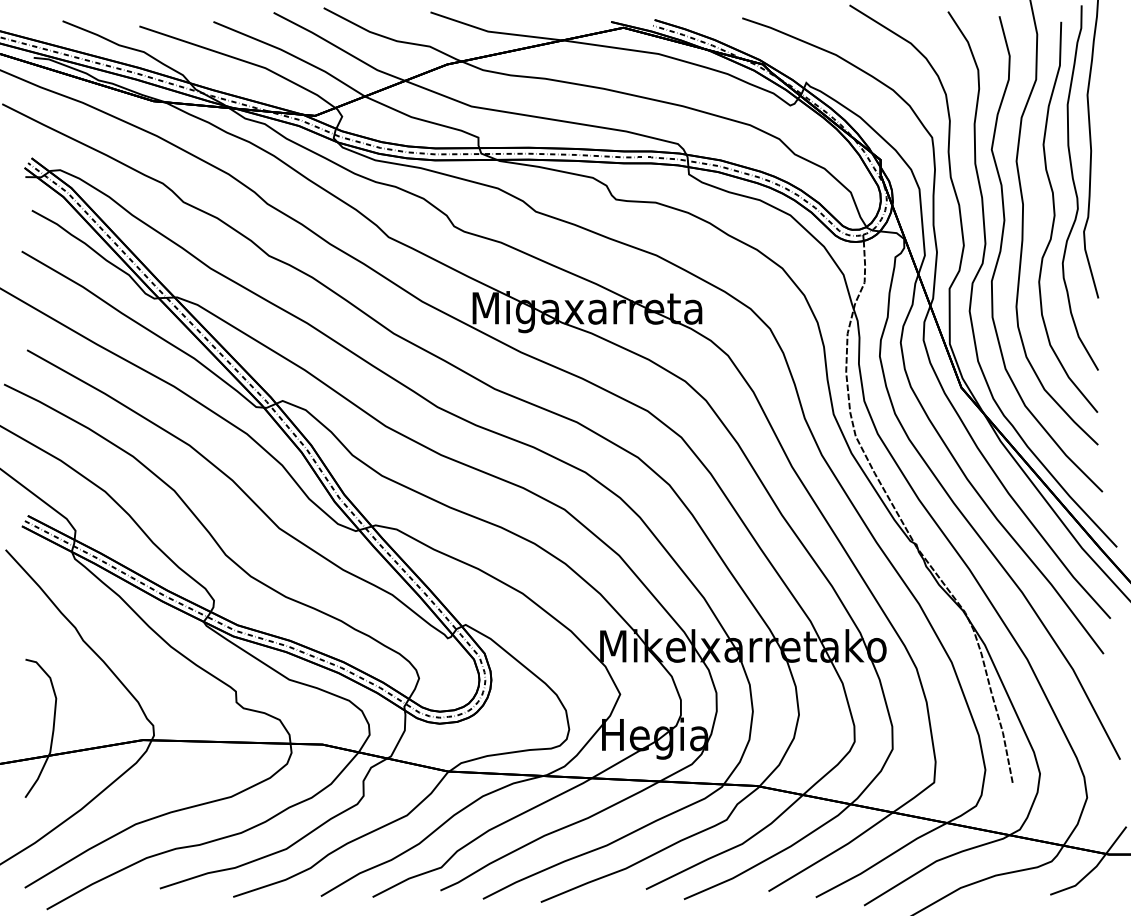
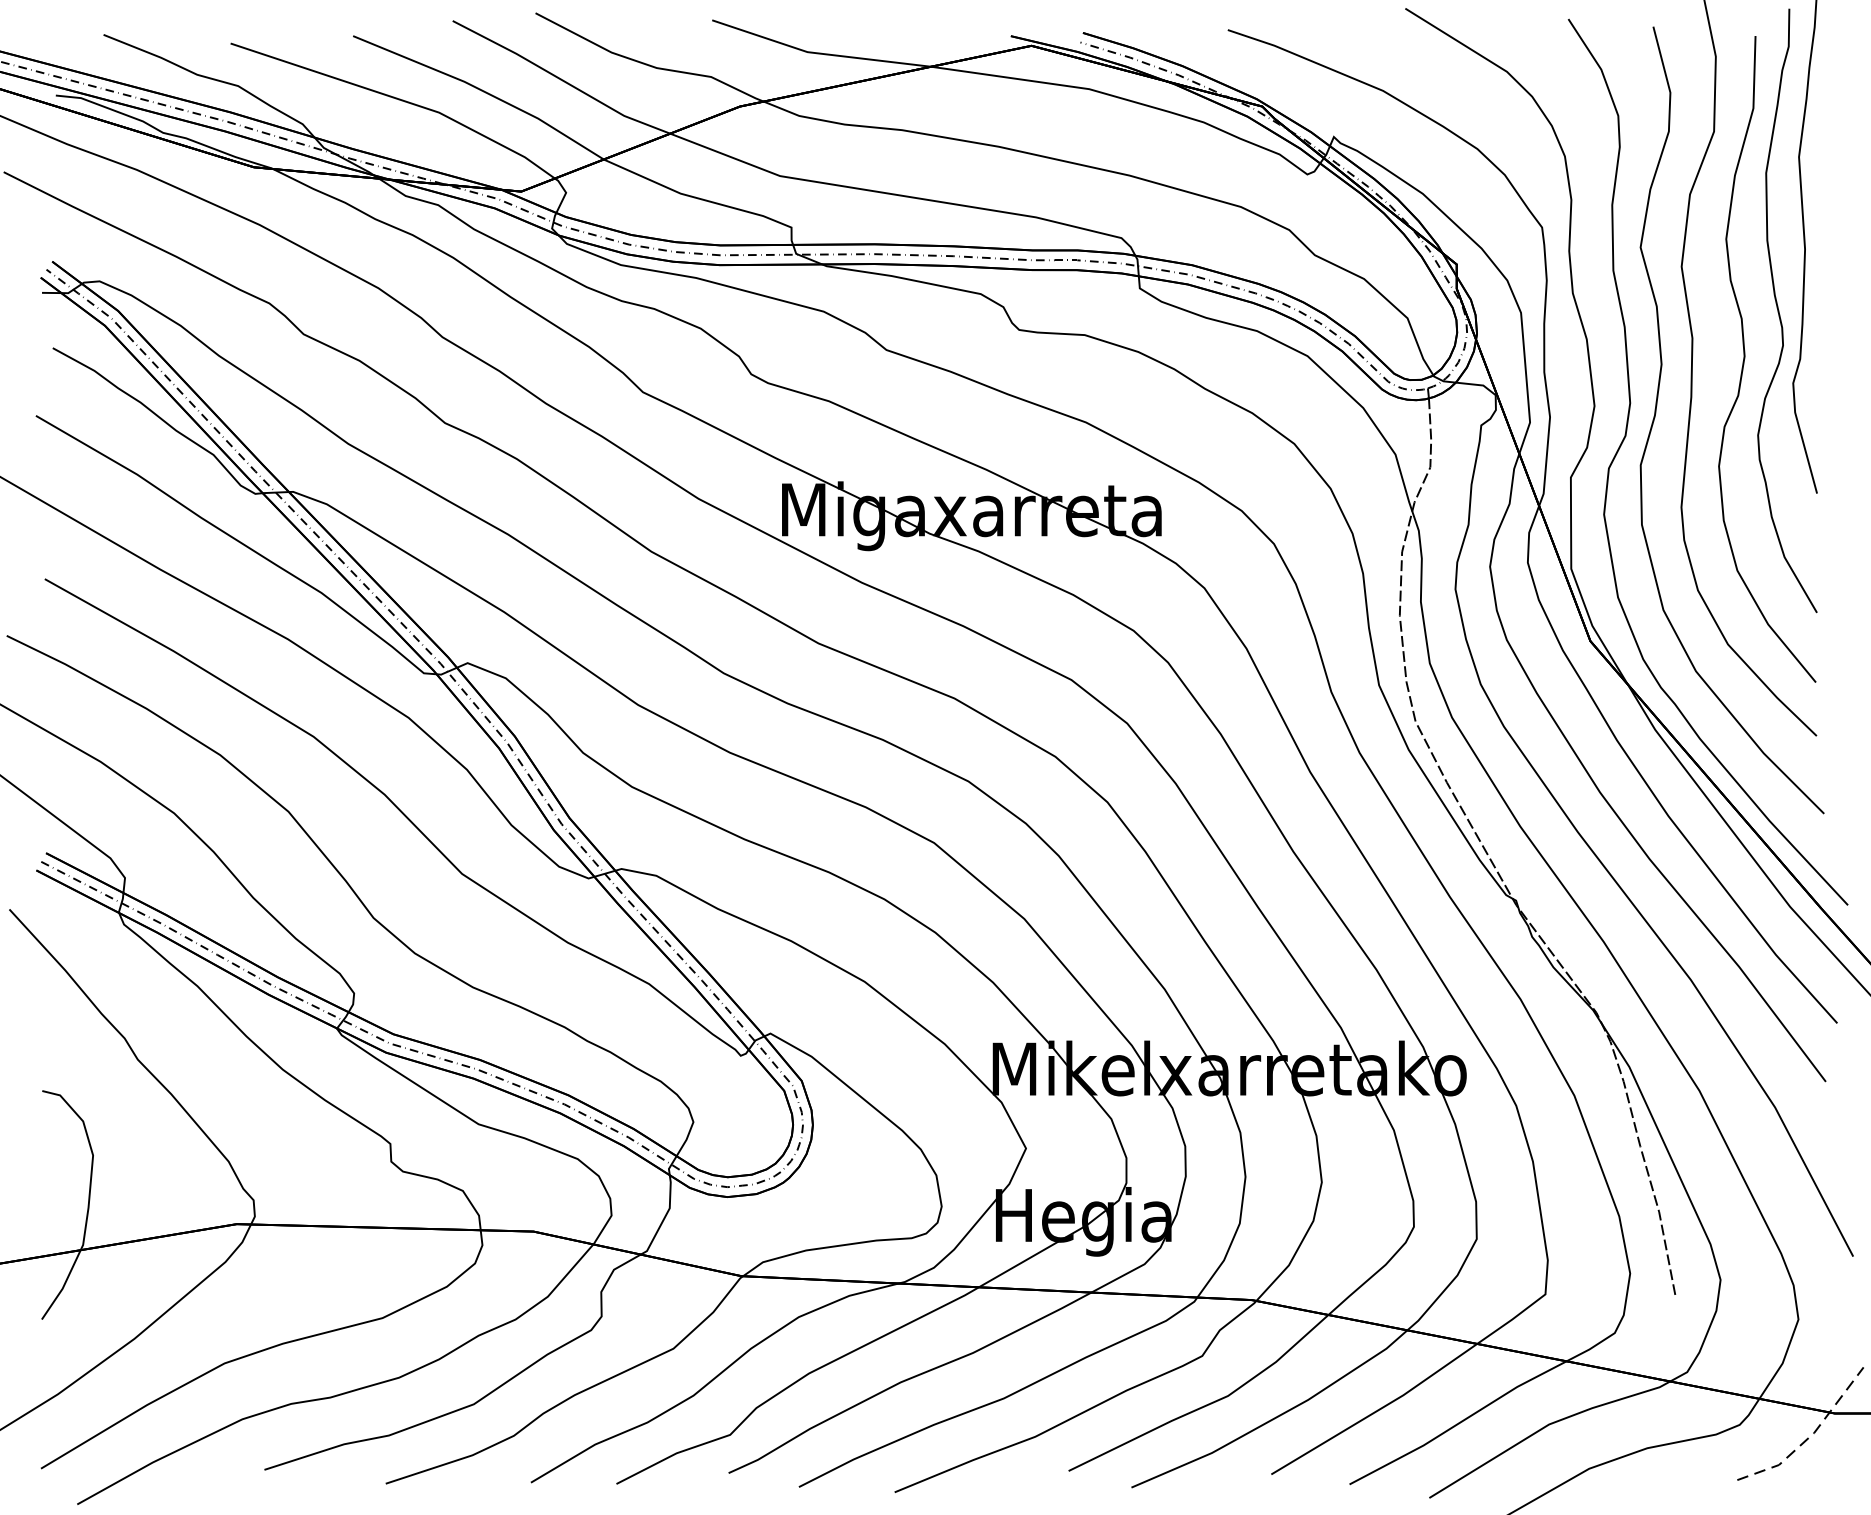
line: (1094, 868) -> (1810, 1436), solid -> dashed

